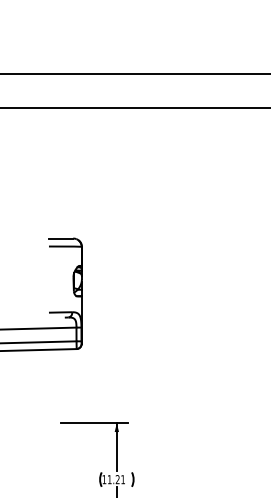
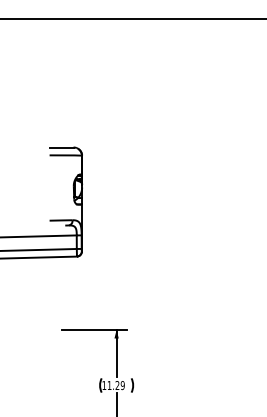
text: (123, 479) -> (123, 385), 11.21 -> 11.29

